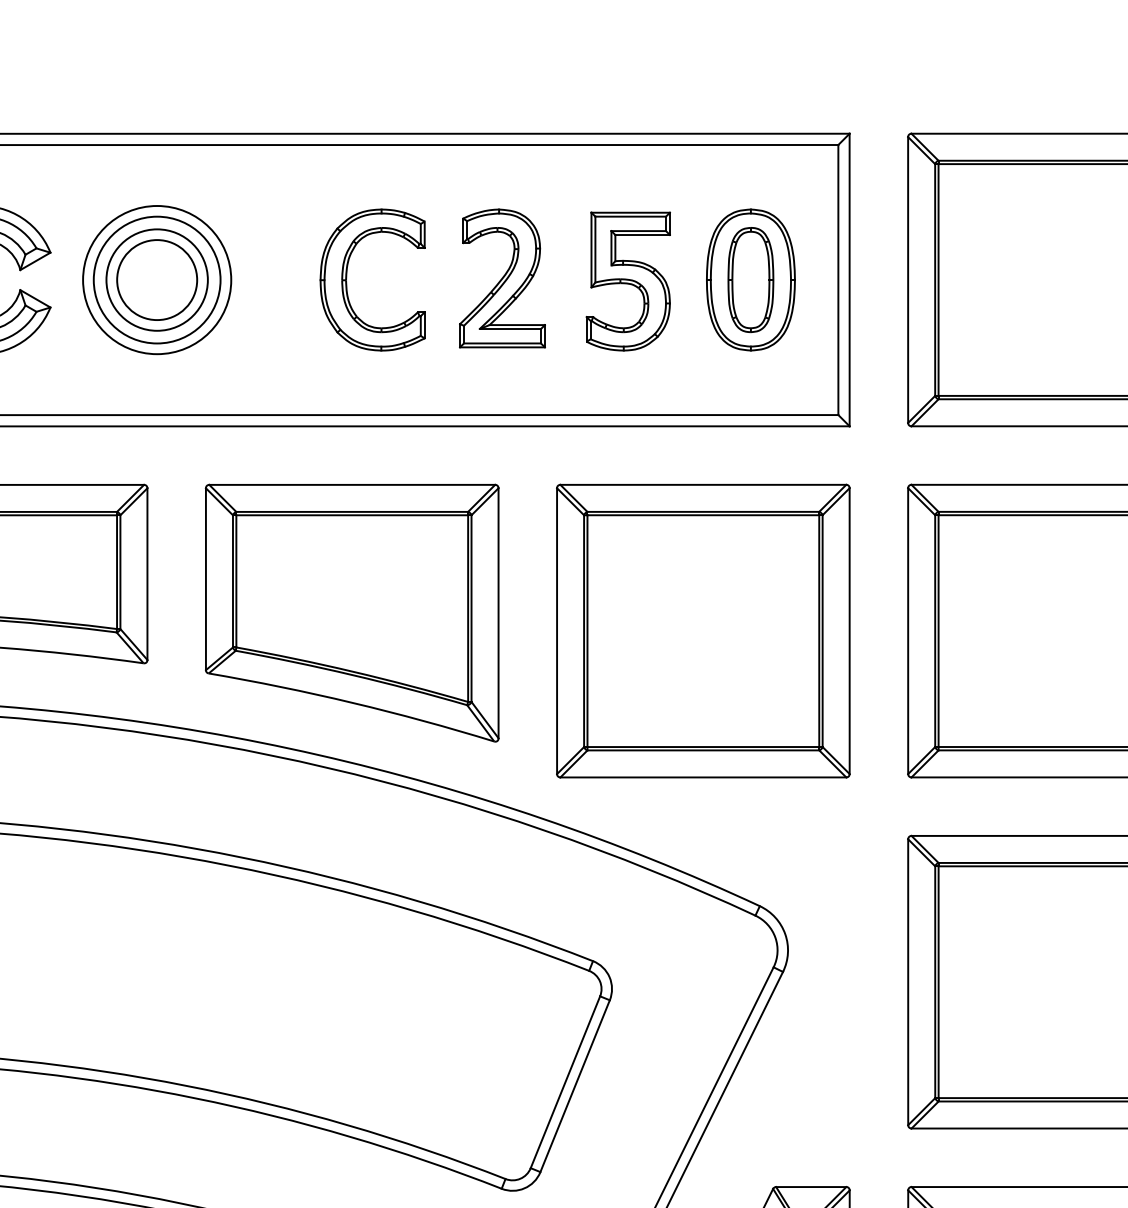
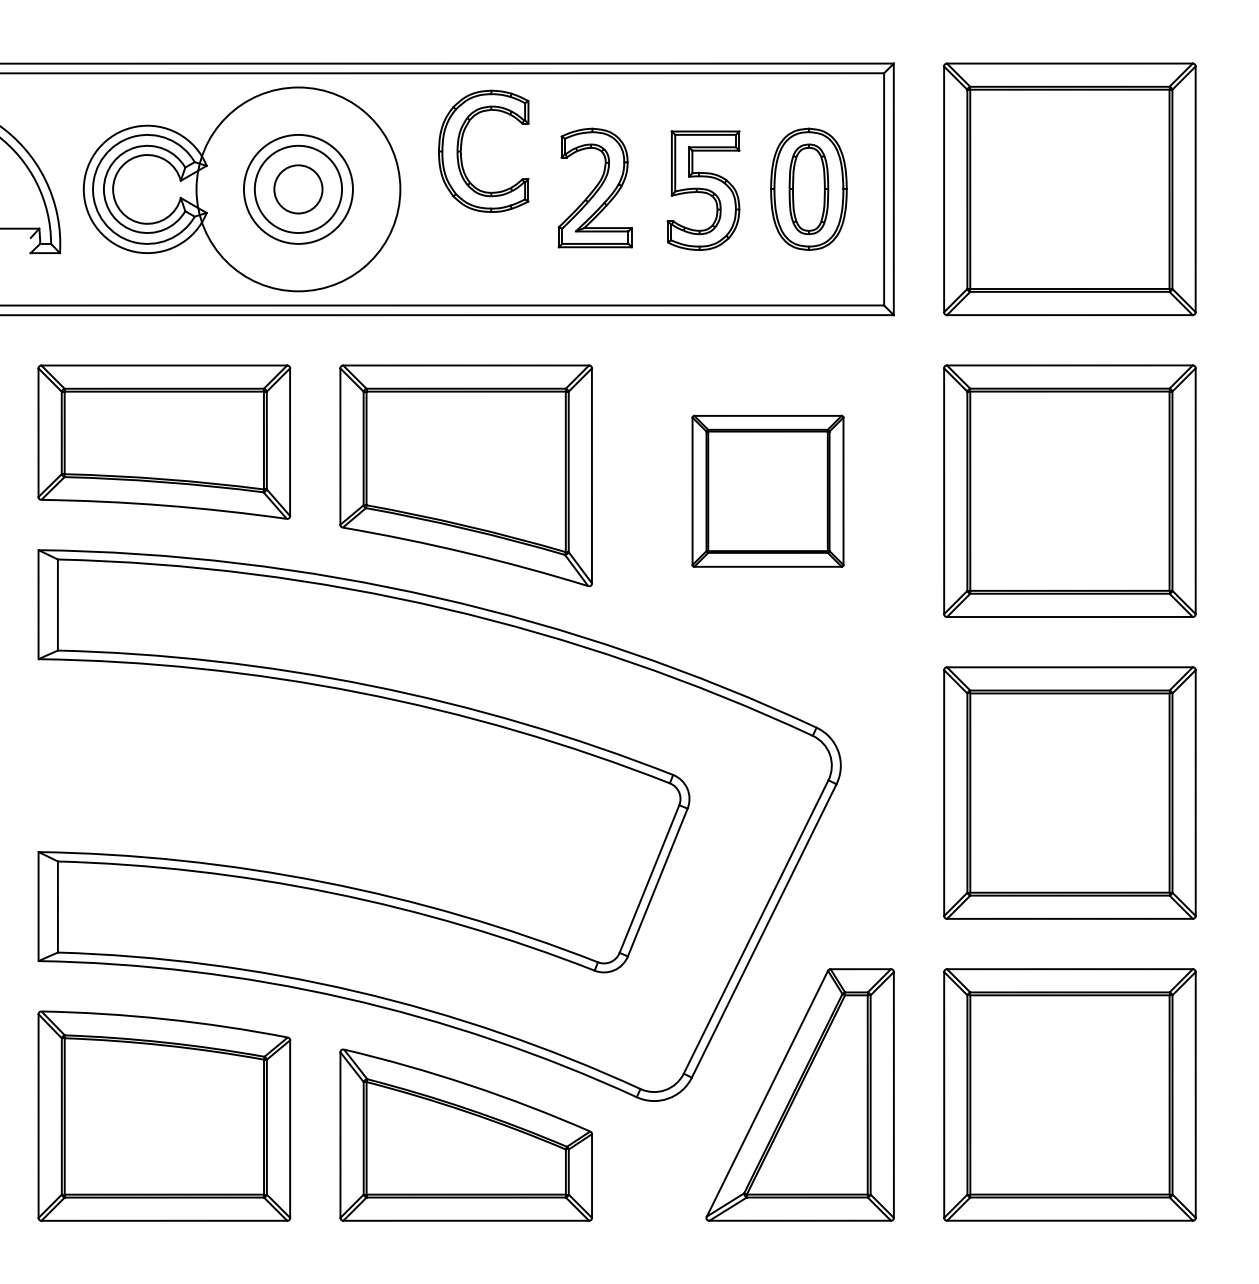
part: (347, 273) -> (462, 145), moved
circle: (157, 280) -> (298, 189), size x0.7
circle: (157, 280) -> (298, 189), size x1.6
part: (702, 631) -> (767, 491), size x0.6

